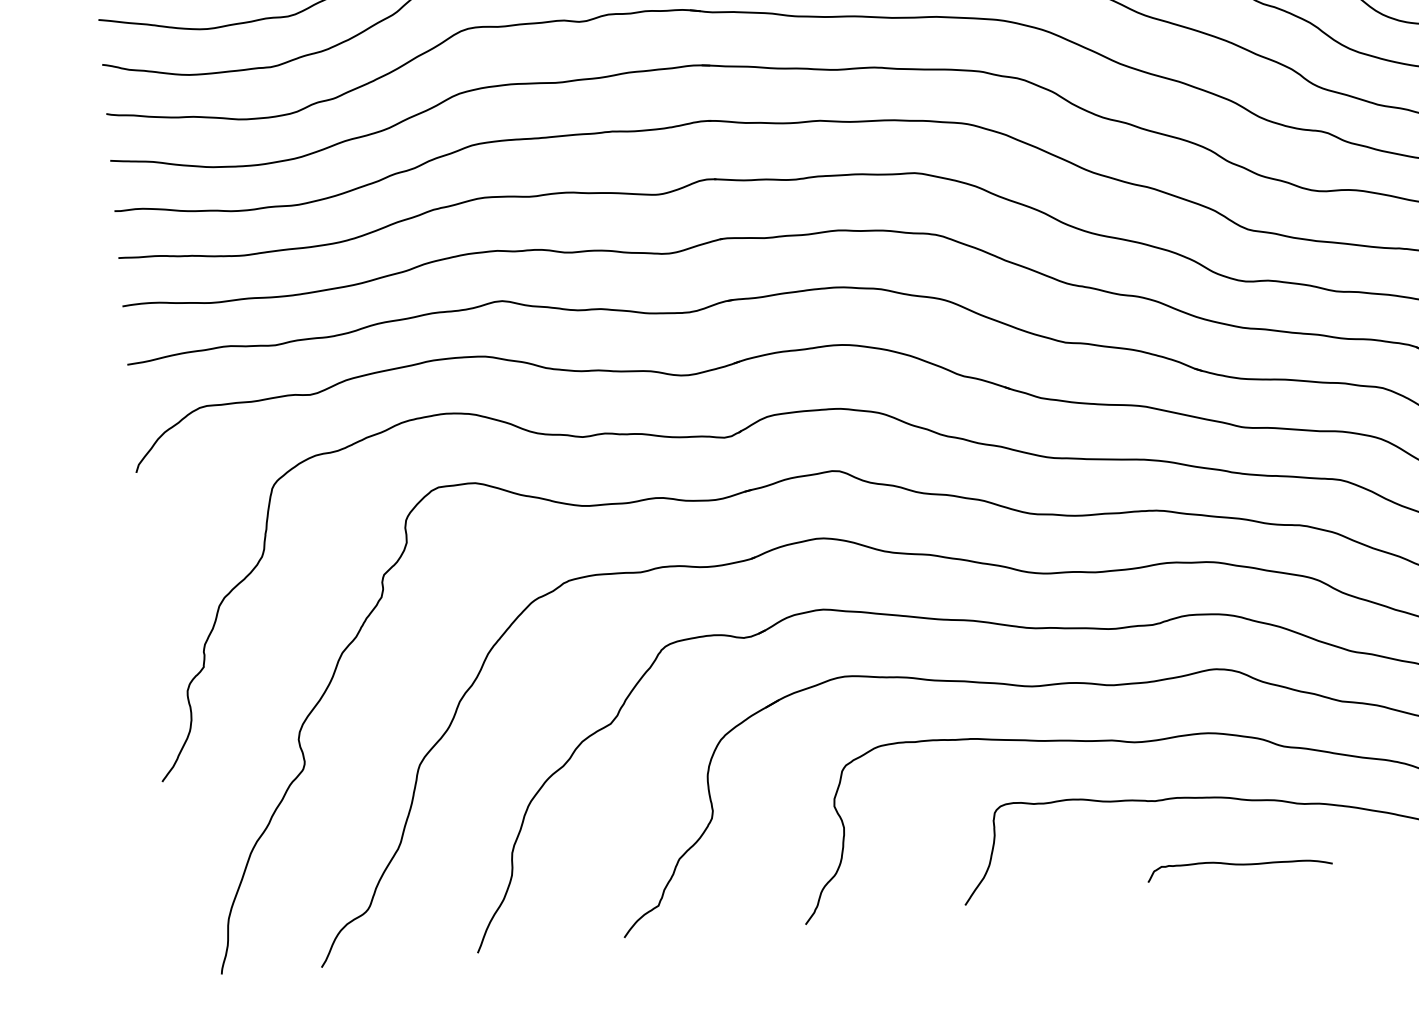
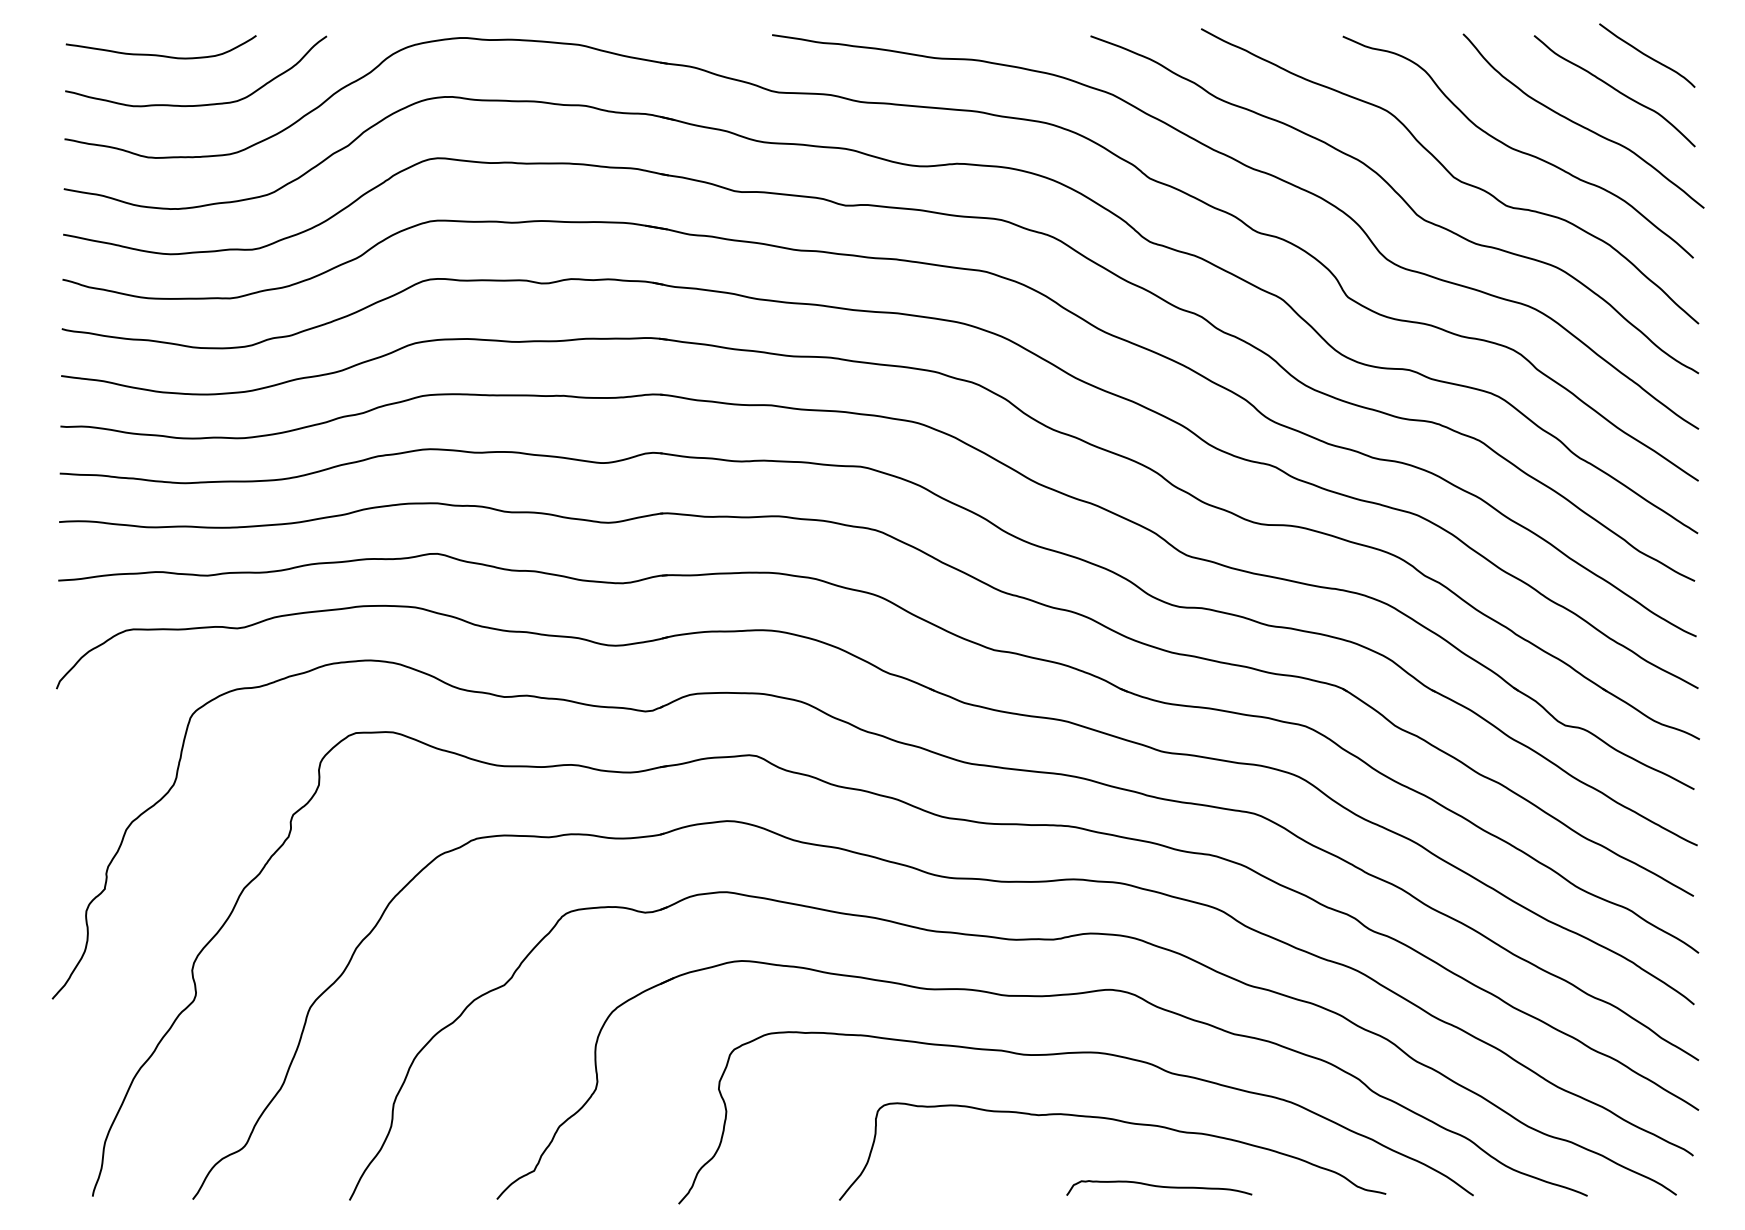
curve: (1239, 865) -> (1159, 1187), moved

